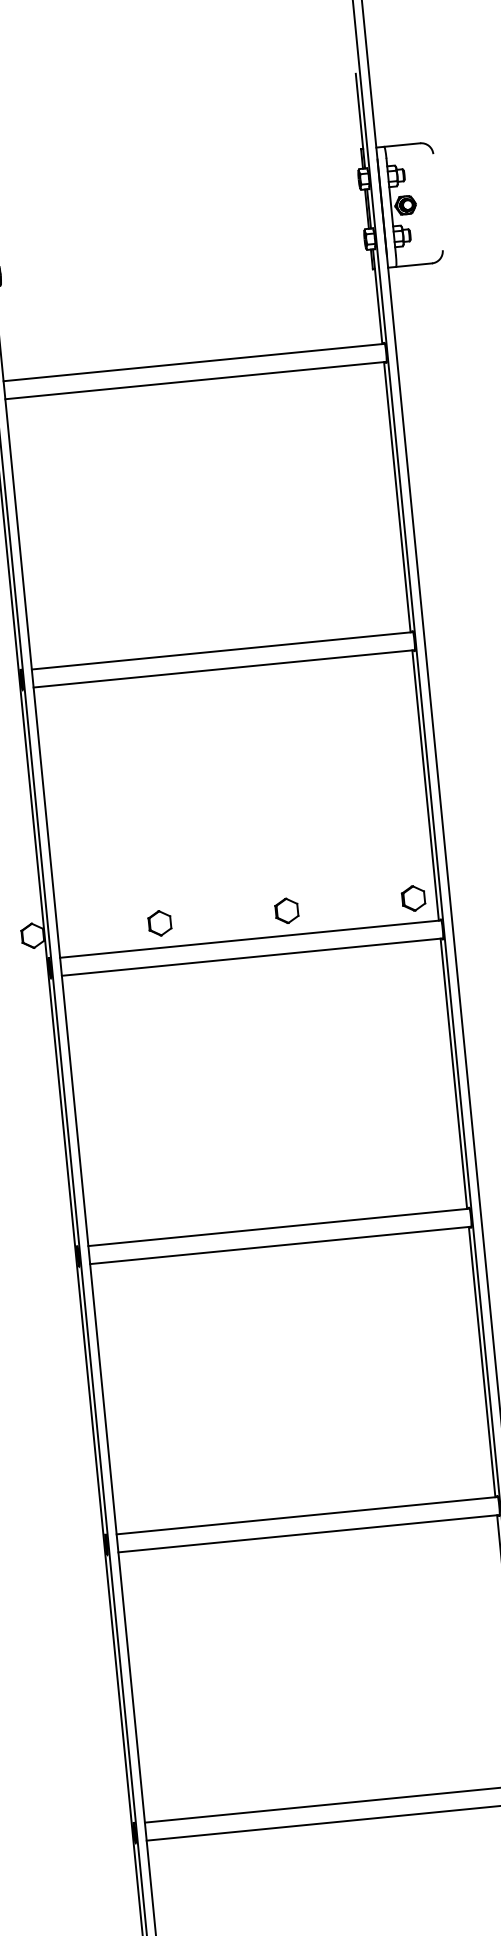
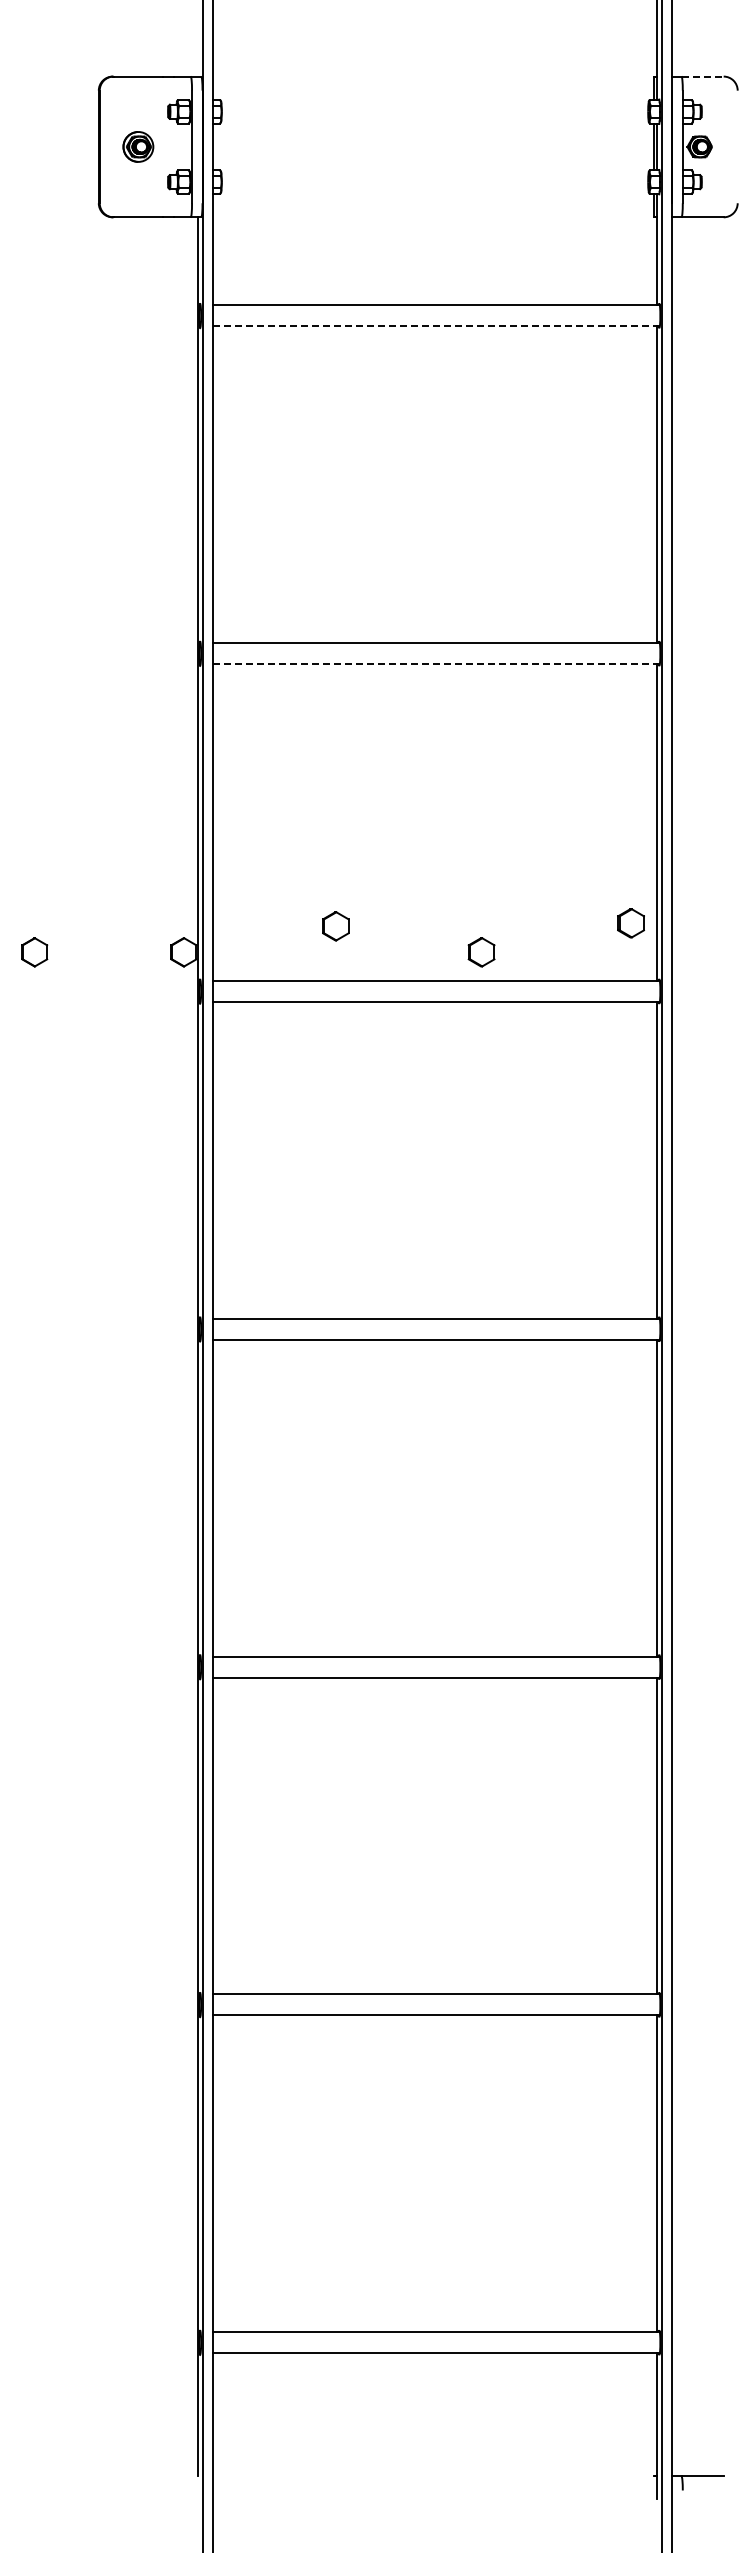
line: (402, 144) -> (703, 76), solid -> dashed
line: (195, 380) -> (435, 326), solid -> dashed
line: (223, 669) -> (435, 664), solid -> dashed
part: (413, 898) -> (630, 923), moved
part: (159, 923) -> (335, 926), moved

